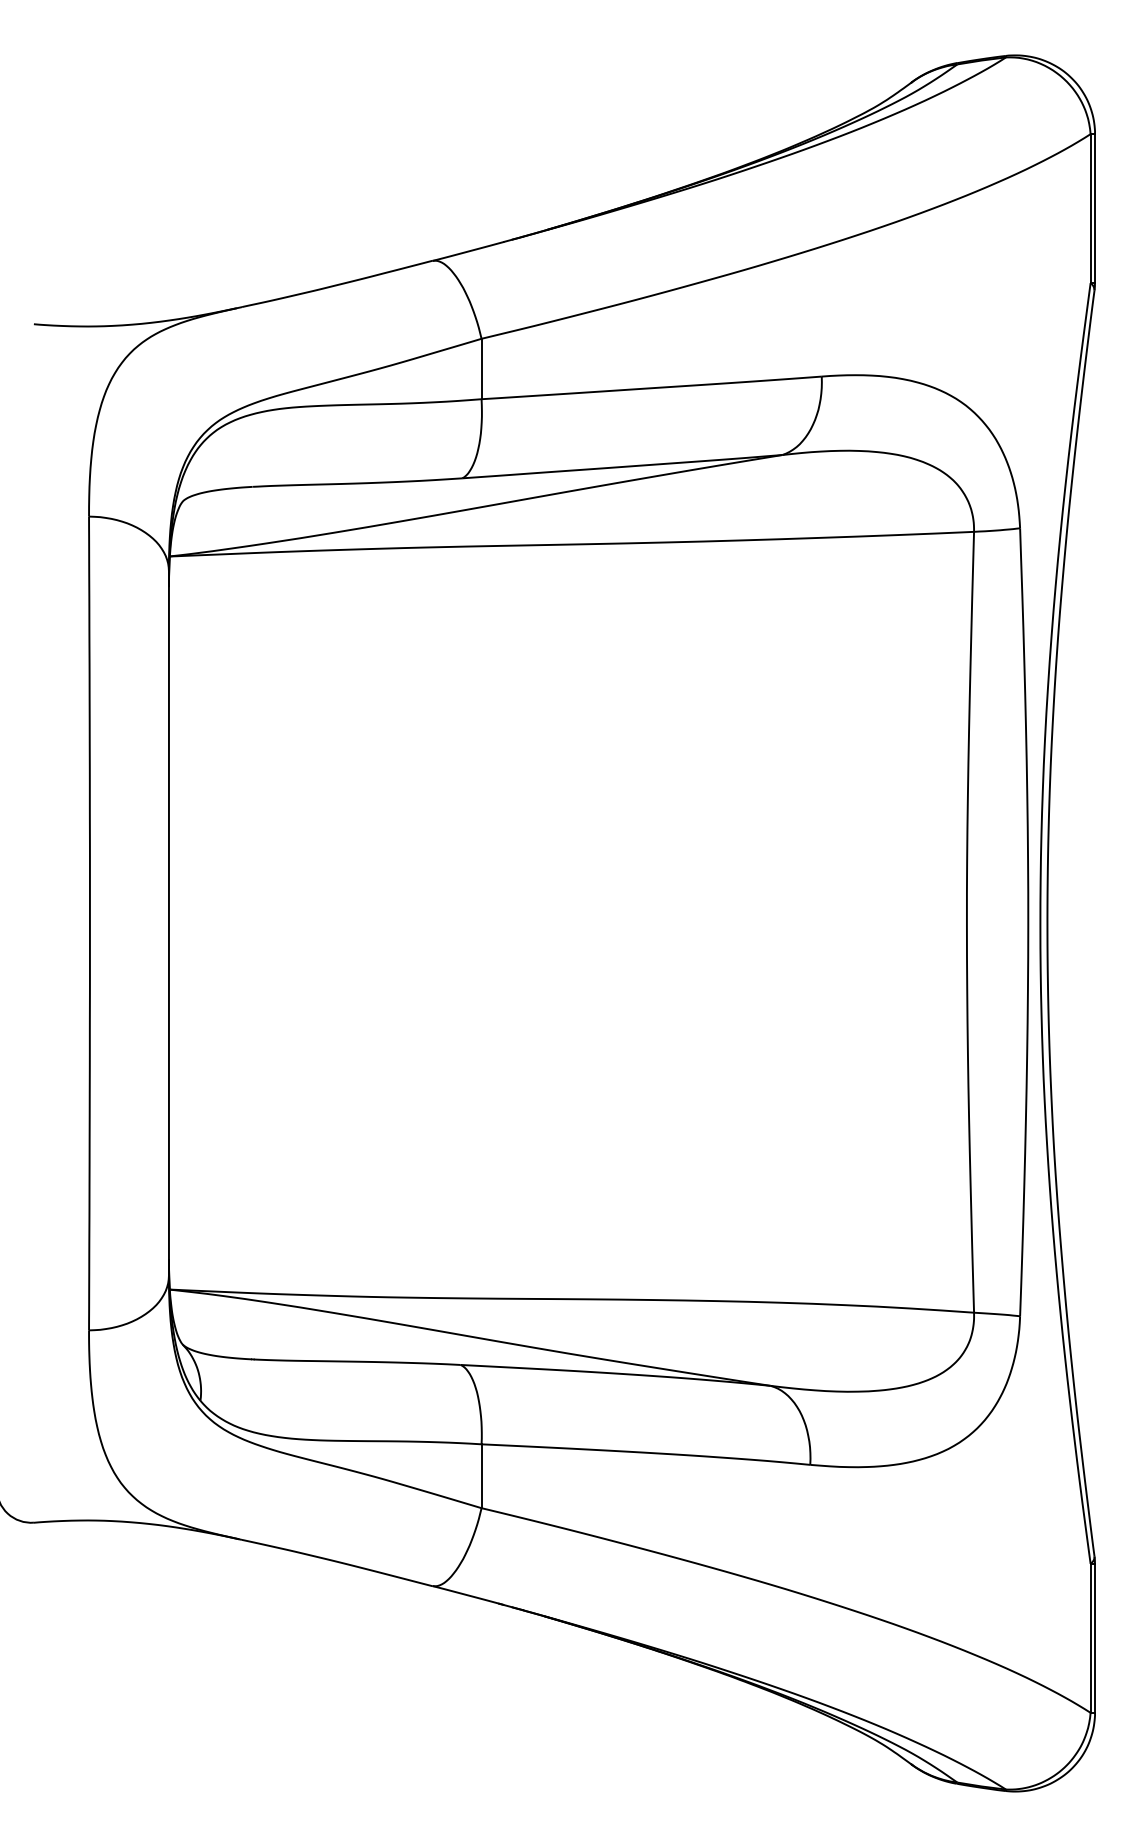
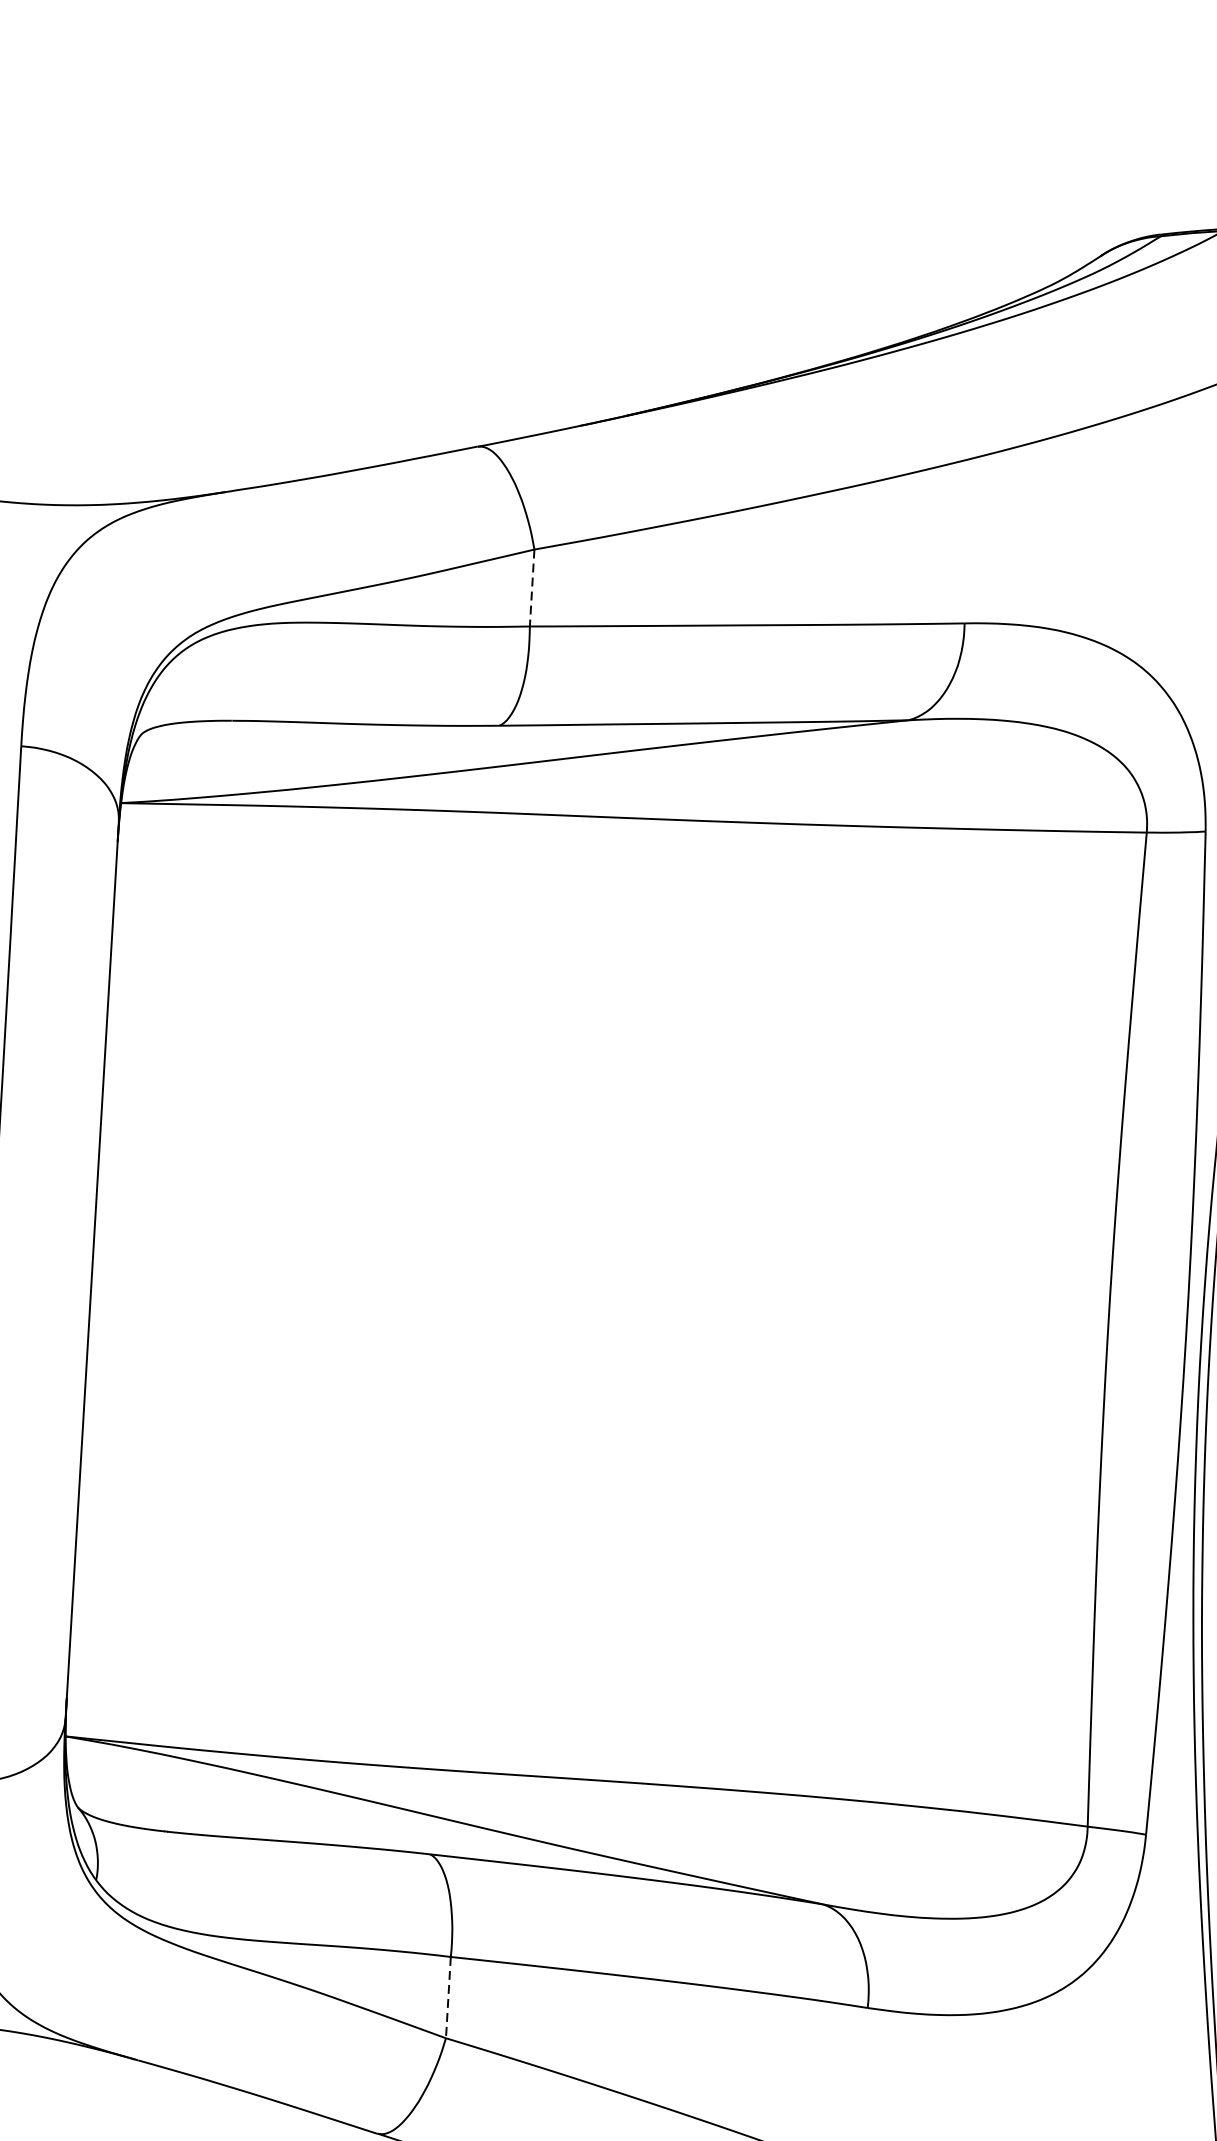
line: (481, 369) -> (531, 588), solid -> dashed
line: (481, 1476) -> (448, 1997), solid -> dashed

